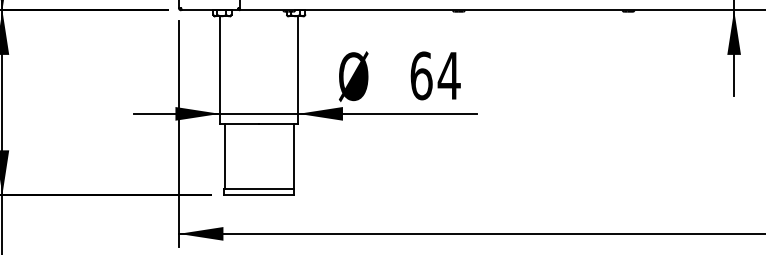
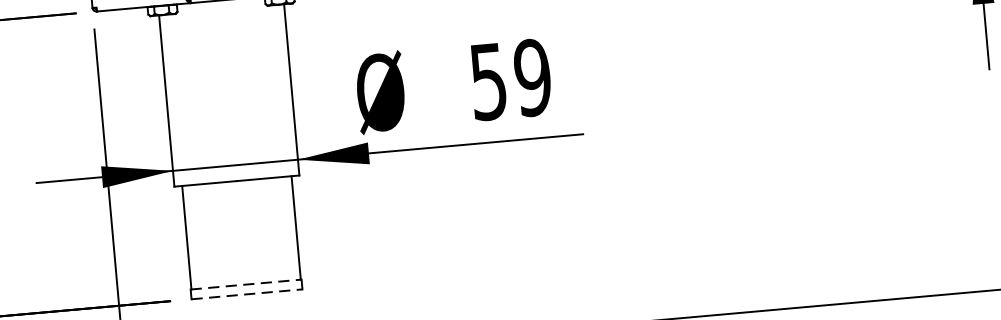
text: (435, 75) -> (510, 79), 64 -> 59
line: (259, 188) -> (246, 284), solid -> dashed
line: (259, 194) -> (247, 293), solid -> dashed

